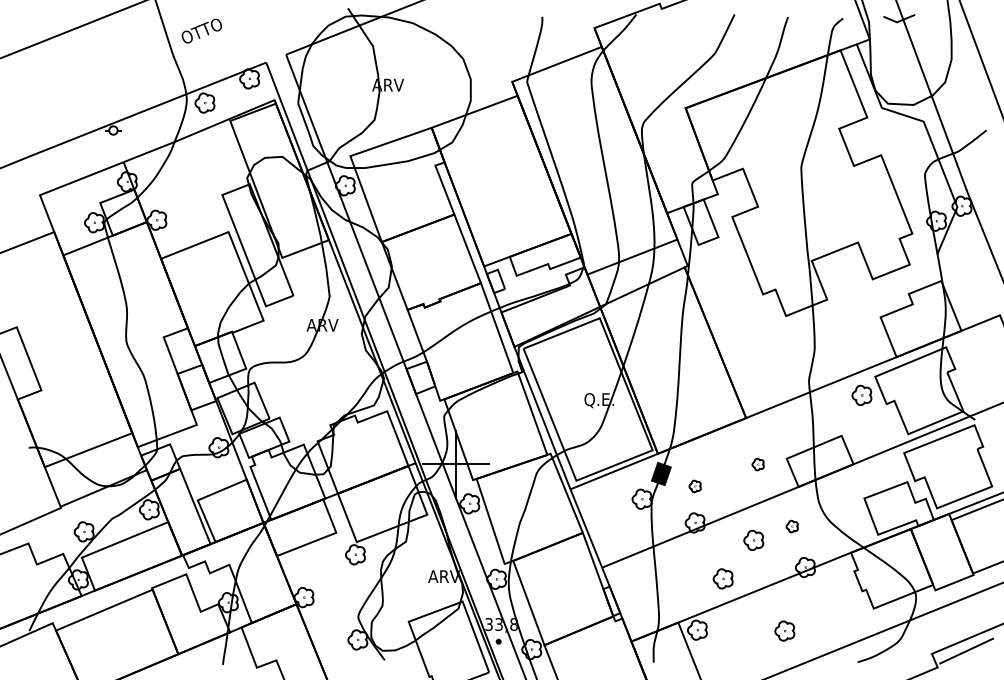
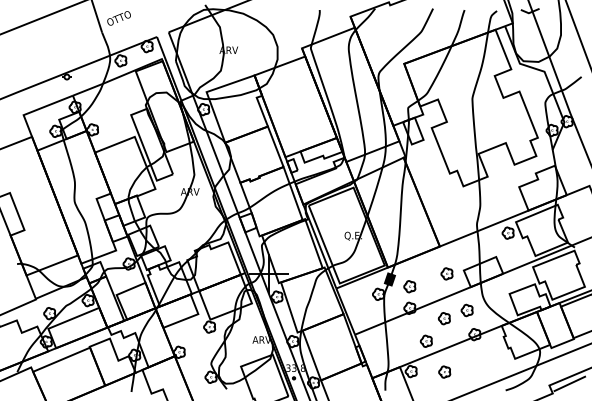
part: (757, 463) -> (446, 273), size x1.67
part: (694, 485) -> (409, 286), size x1.67
part: (791, 526) -> (466, 310), size x1.67
part: (784, 630) -> (444, 371), moved

